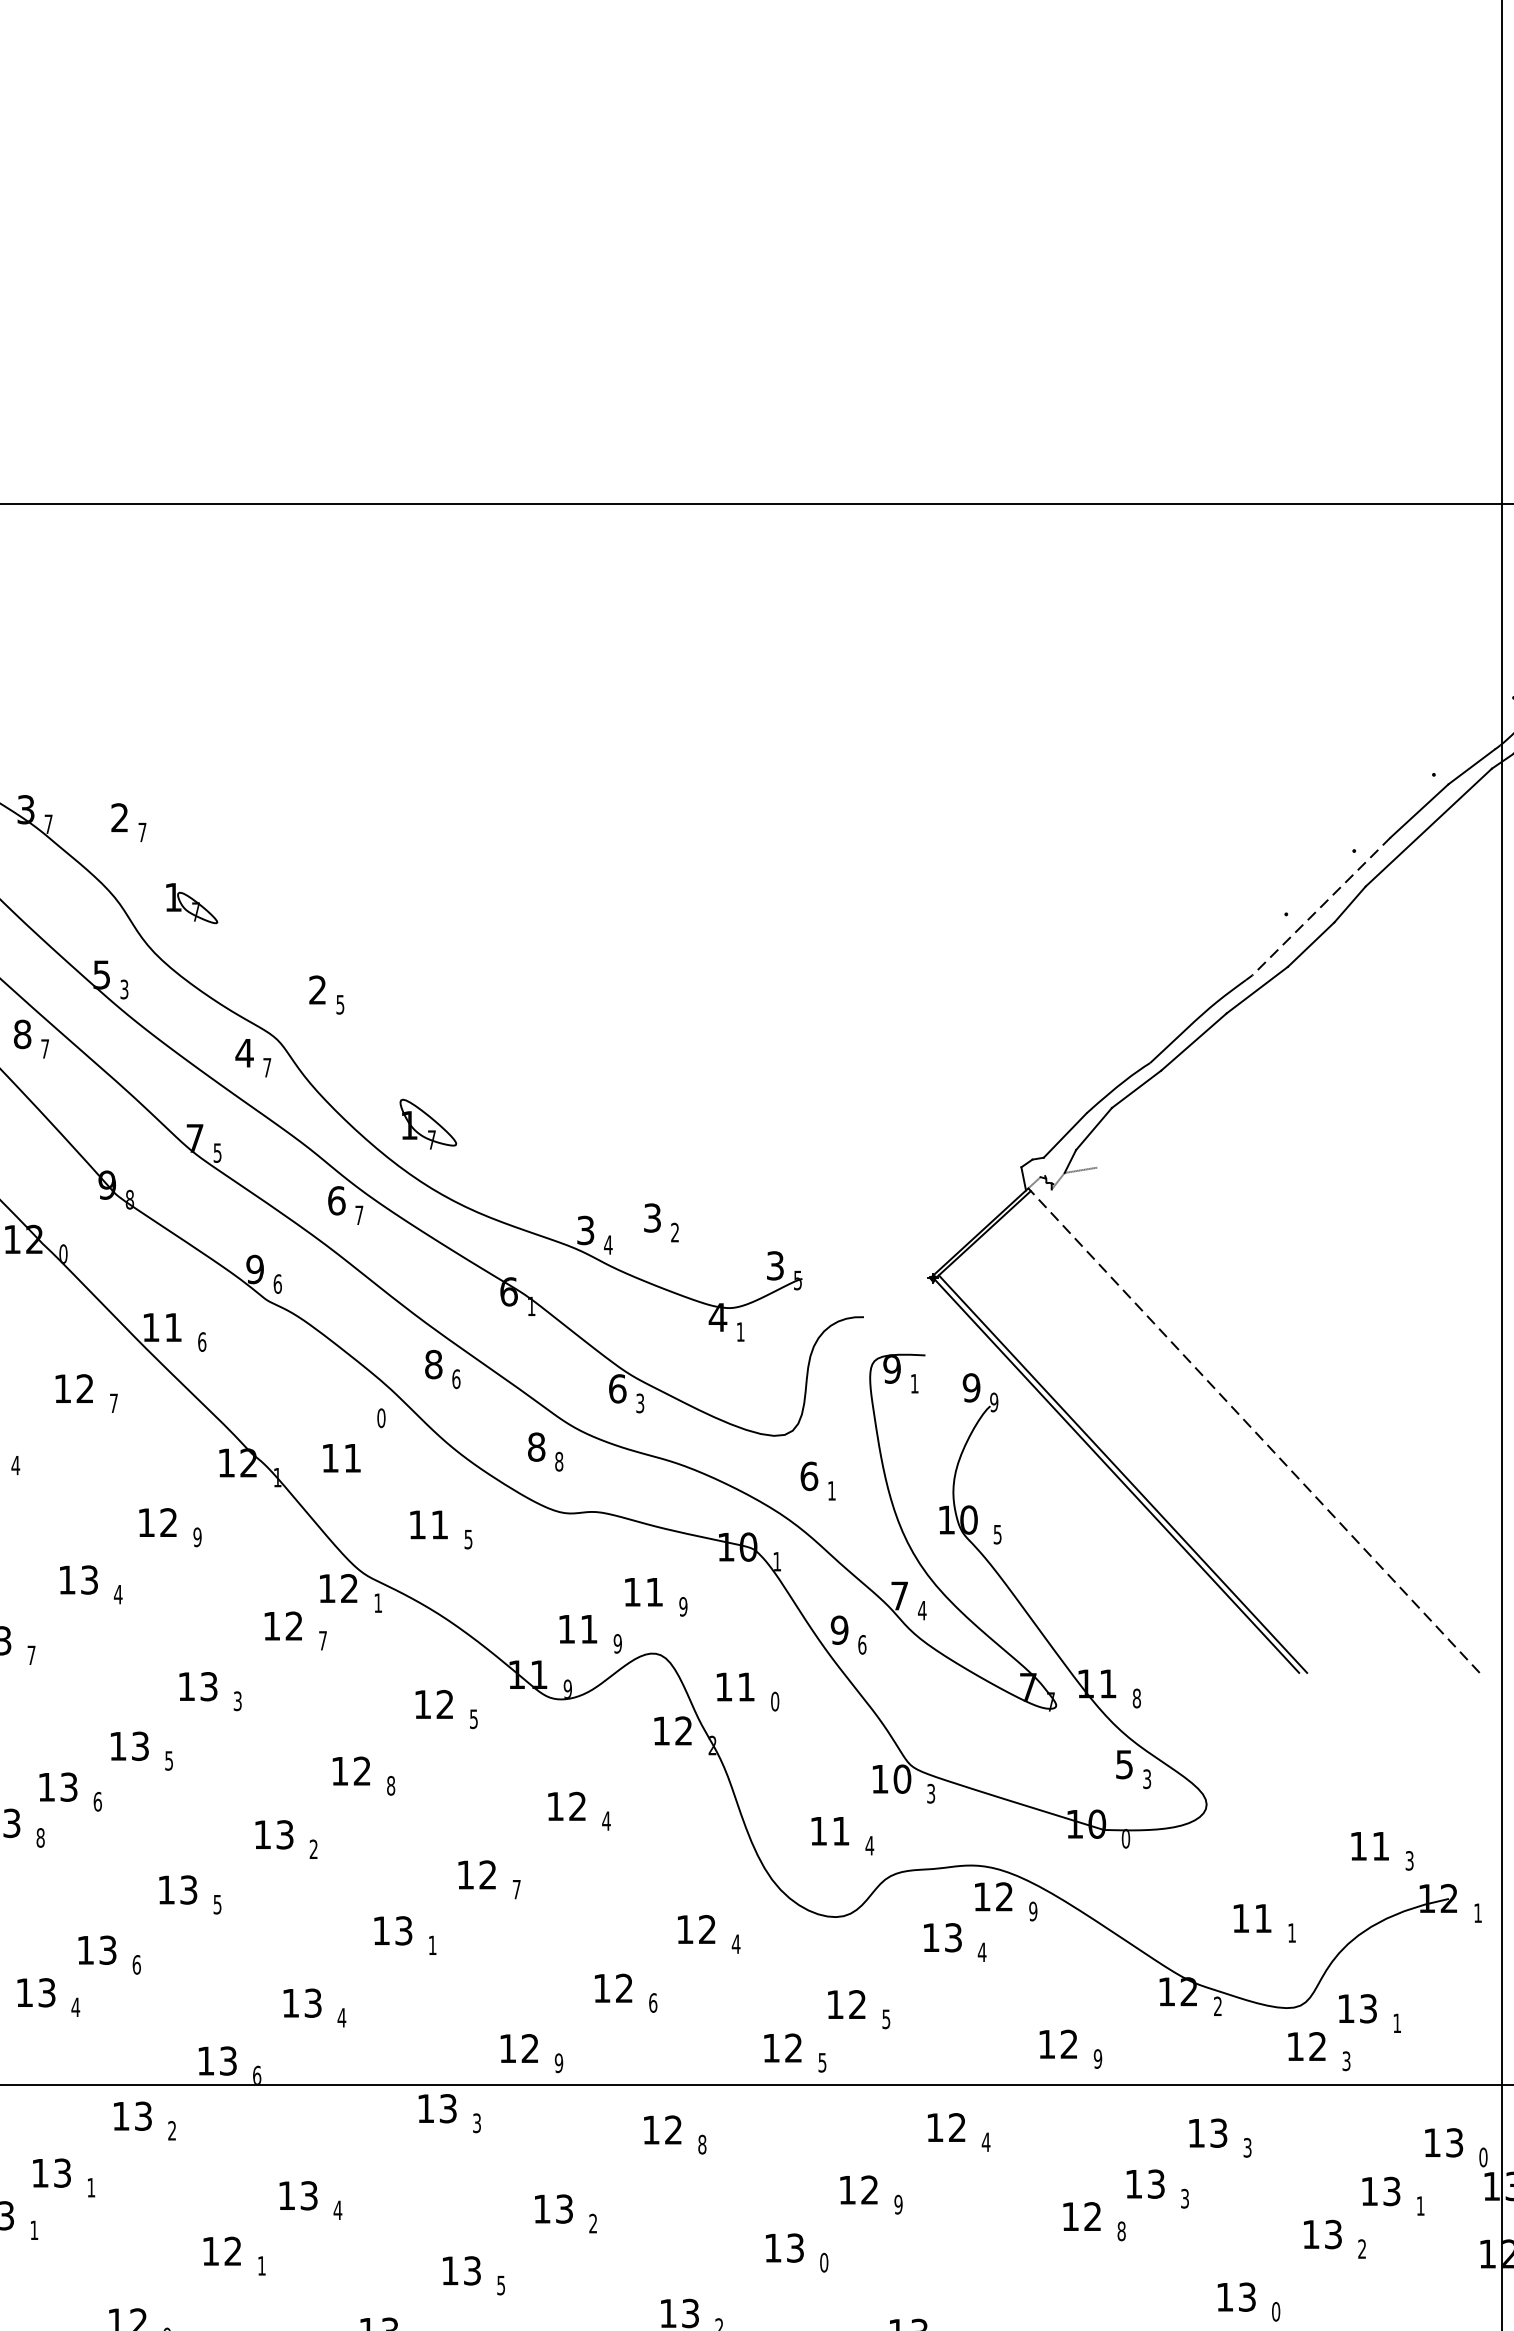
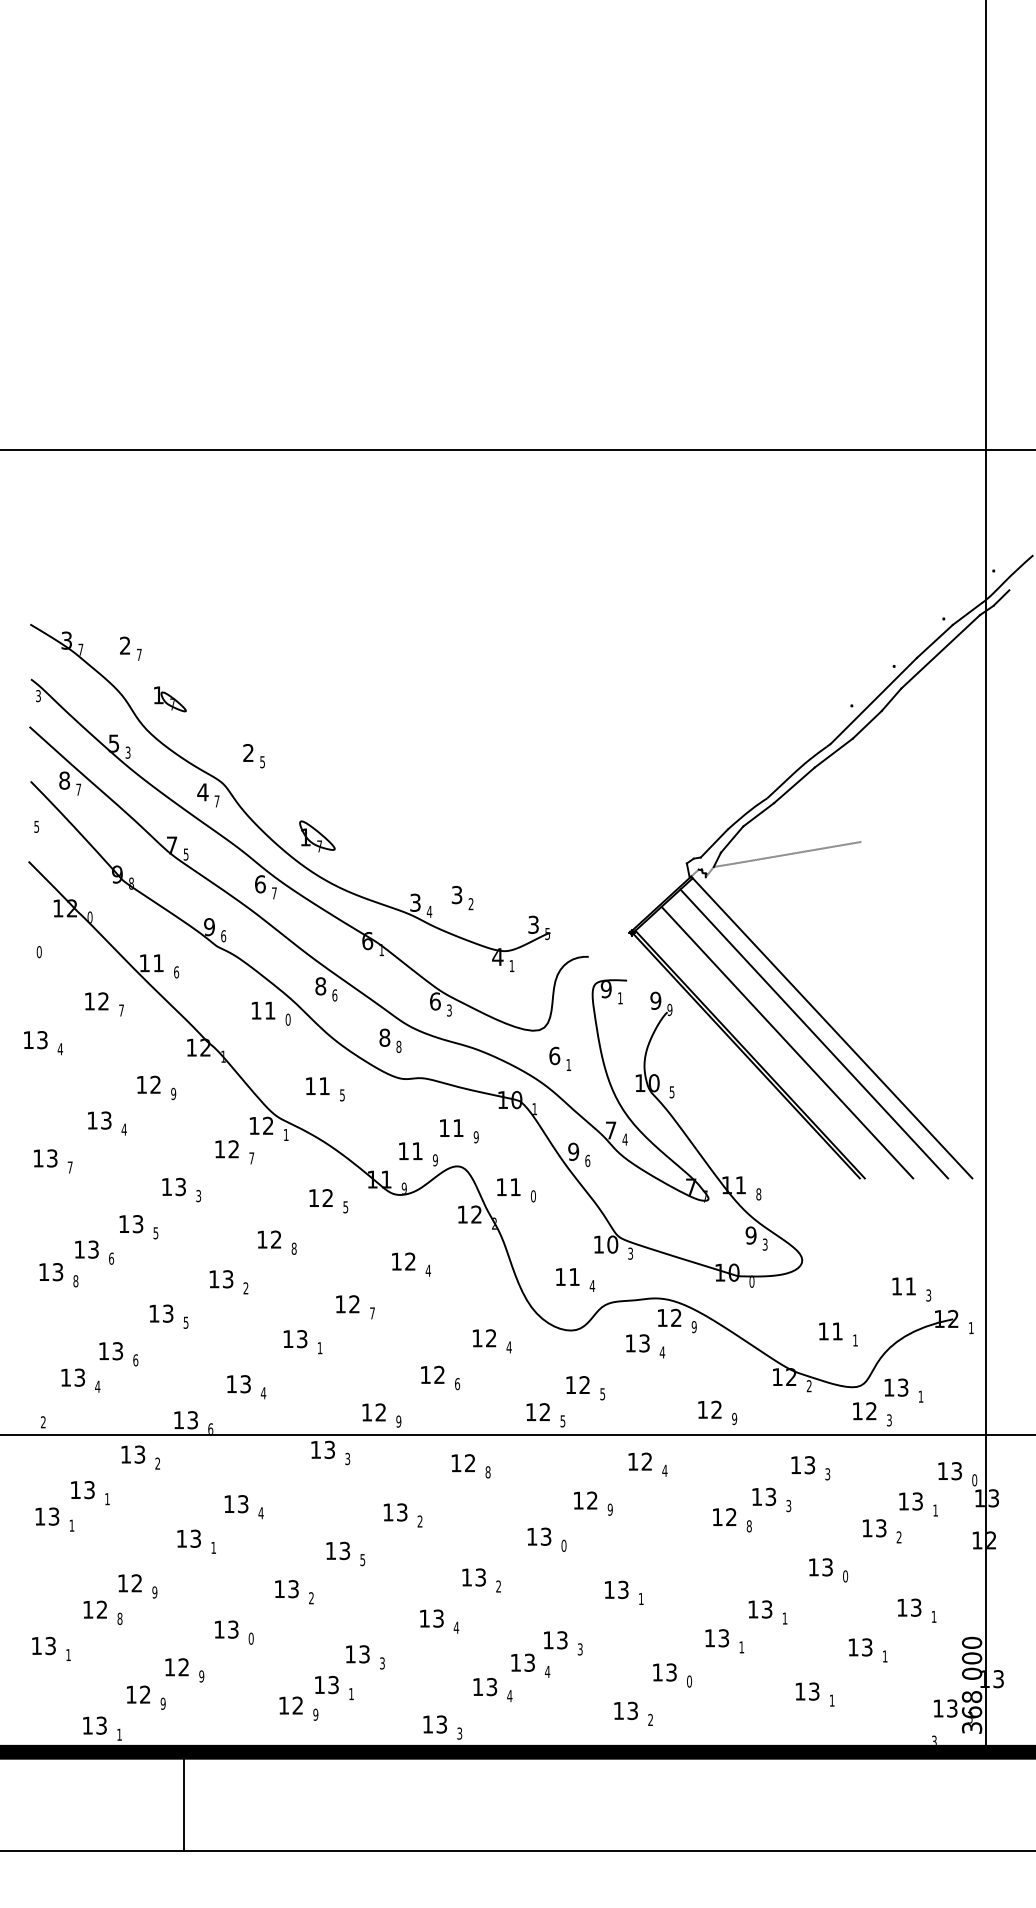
line: (1320, 905) -> (873, 700), dashed -> solid
line: (1198, 1149) -> (797, 852), added
line: (1253, 1430) -> (831, 1027), dashed -> solid
line: (1226, 1440) -> (814, 1033), added
line: (1182, 1454) -> (787, 1042), added
text: (341, 1457) -> (263, 1010), moved
text: (1123, 1764) -> (750, 1235), 5 -> 9
text: (232, 2250) -> (195, 1538), 12 -> 13

